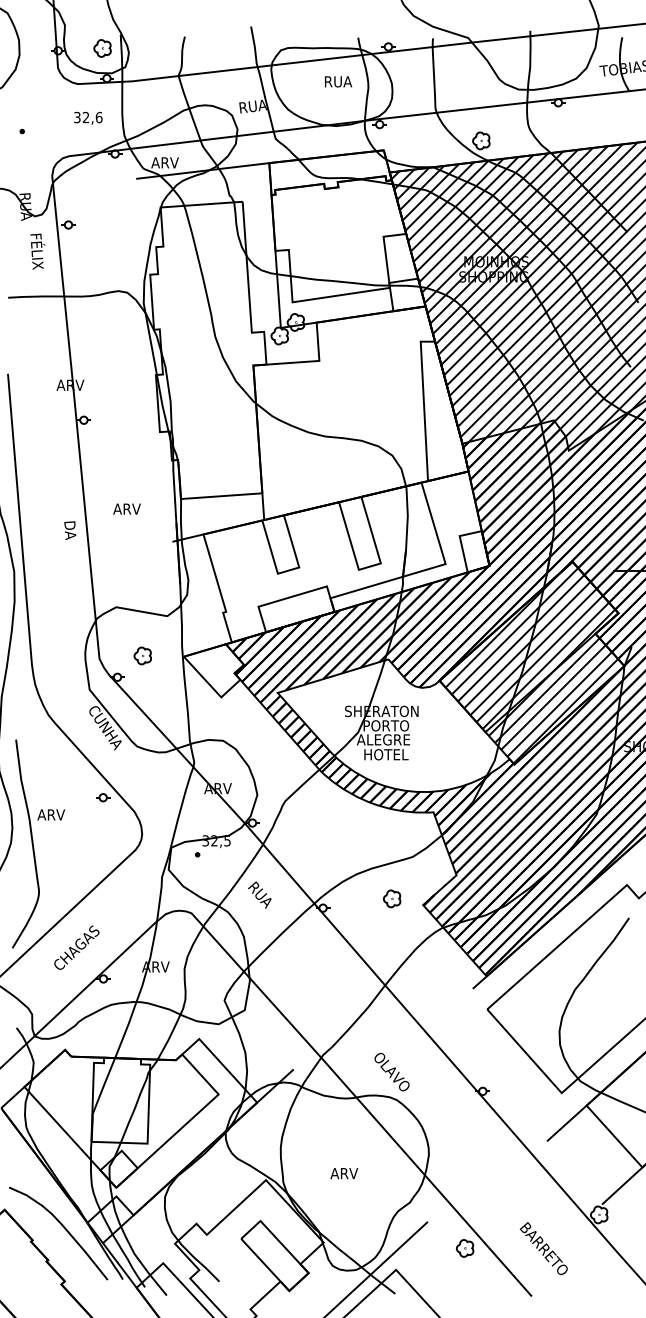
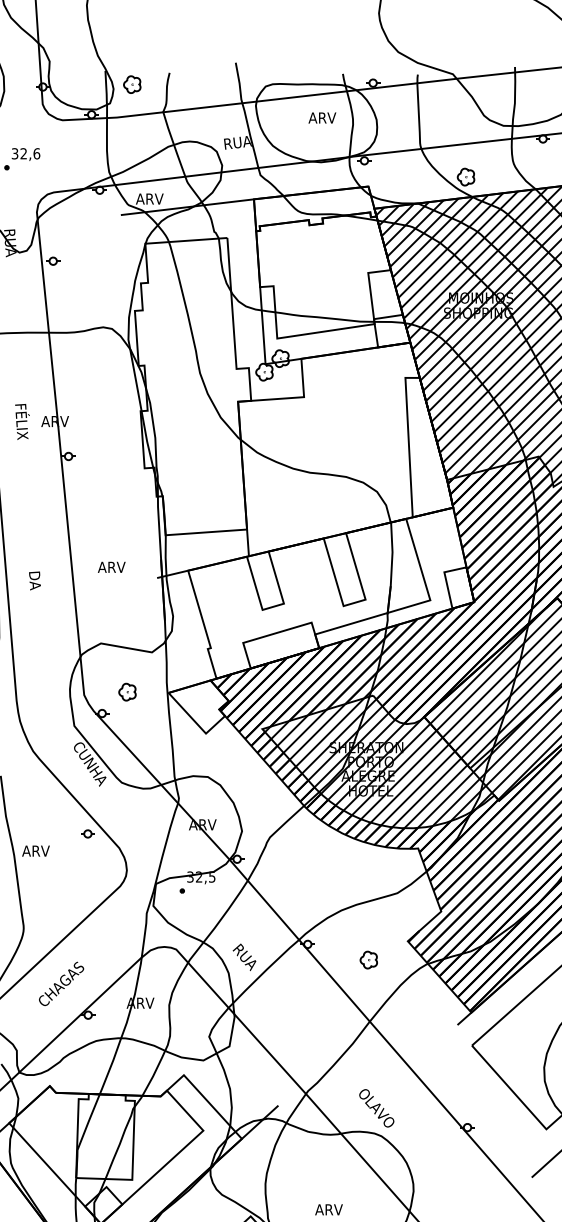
part: (102, 48) -> (132, 84), moved
text: (338, 81) -> (323, 117), RUA -> ARV
text: (88, 117) -> (26, 153), moved
text: (37, 251) -> (22, 421), moved
text: (126, 508) -> (111, 566), moved
text: (70, 530) -> (35, 580), moved
hatch: (393, 726) -> (378, 762), added
text: (259, 894) -> (244, 956), moved
part: (392, 898) -> (369, 959), moved

